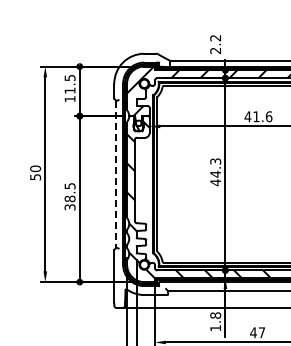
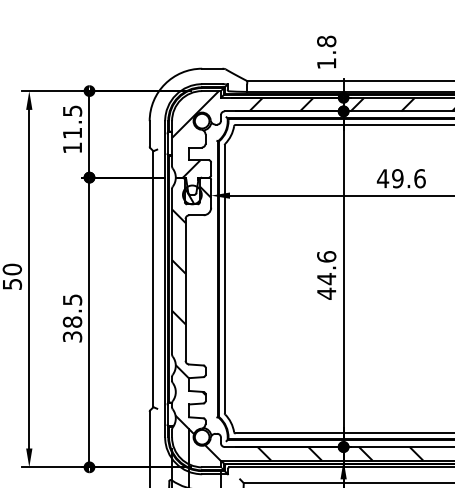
text: (215, 44) -> (326, 52), 2.2 -> 1.8
text: (256, 116) -> (397, 178), 41.6 -> 49.6
text: (215, 161) -> (326, 256), 44.3 -> 44.6
line: (116, 174) -> (153, 279), dashed -> solid

